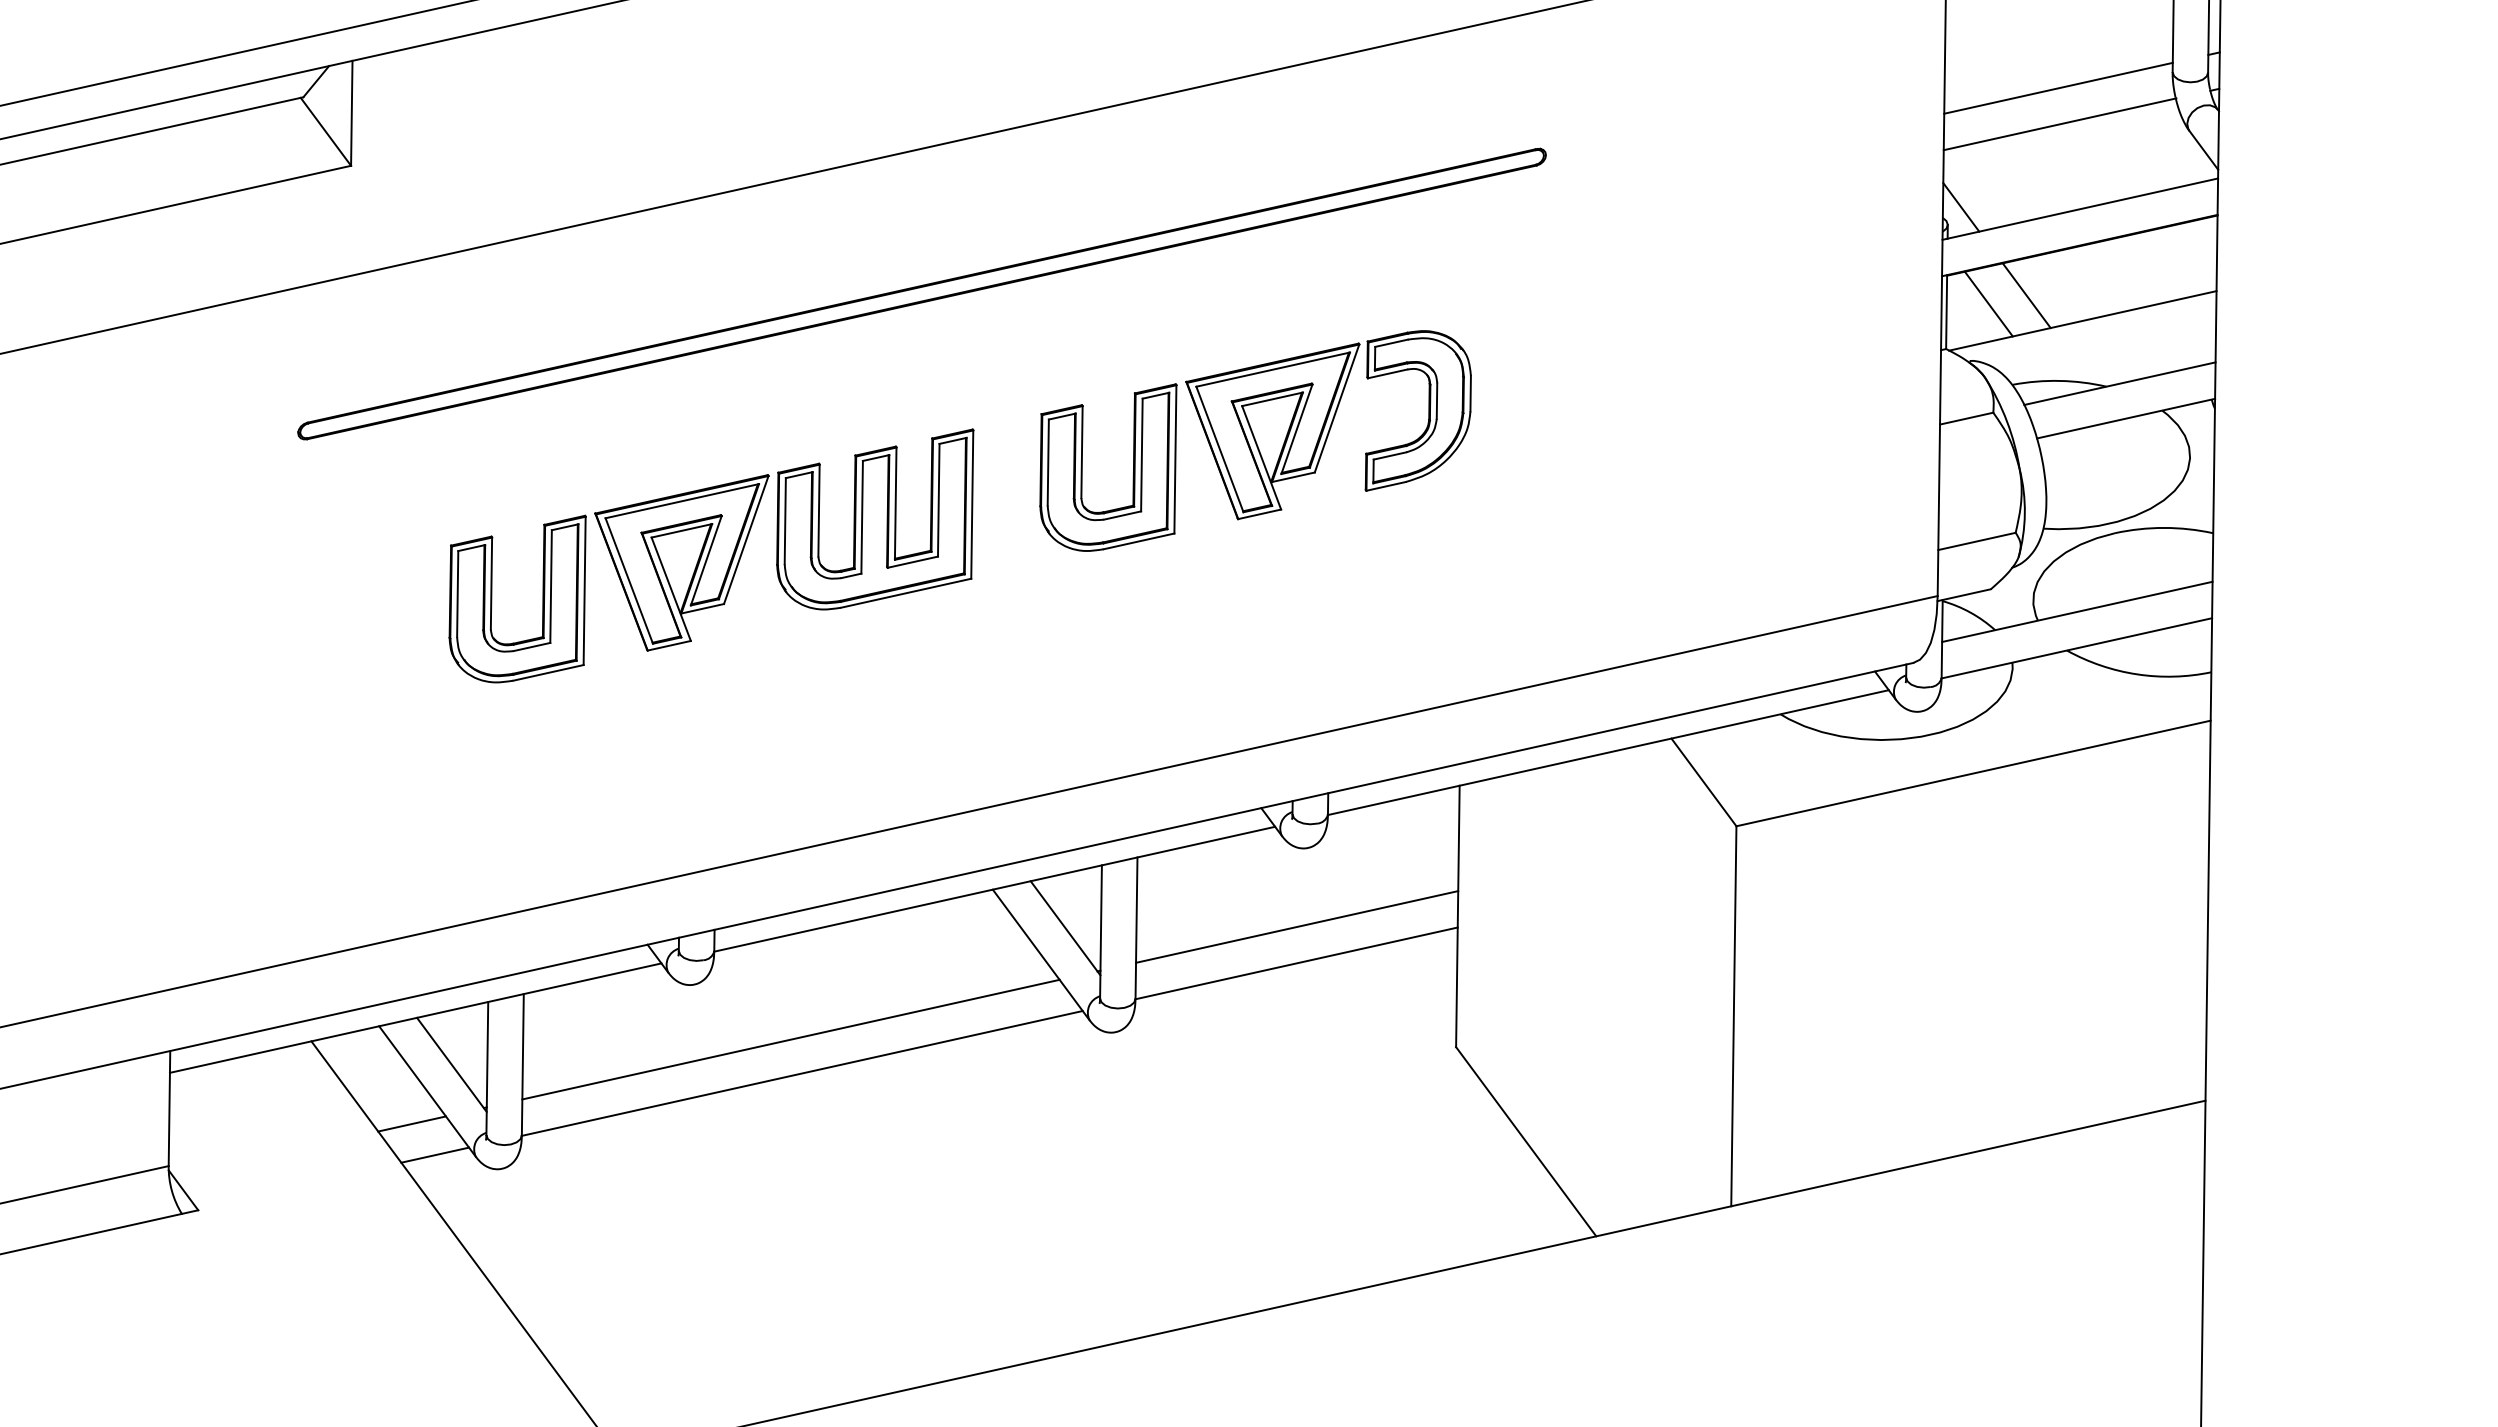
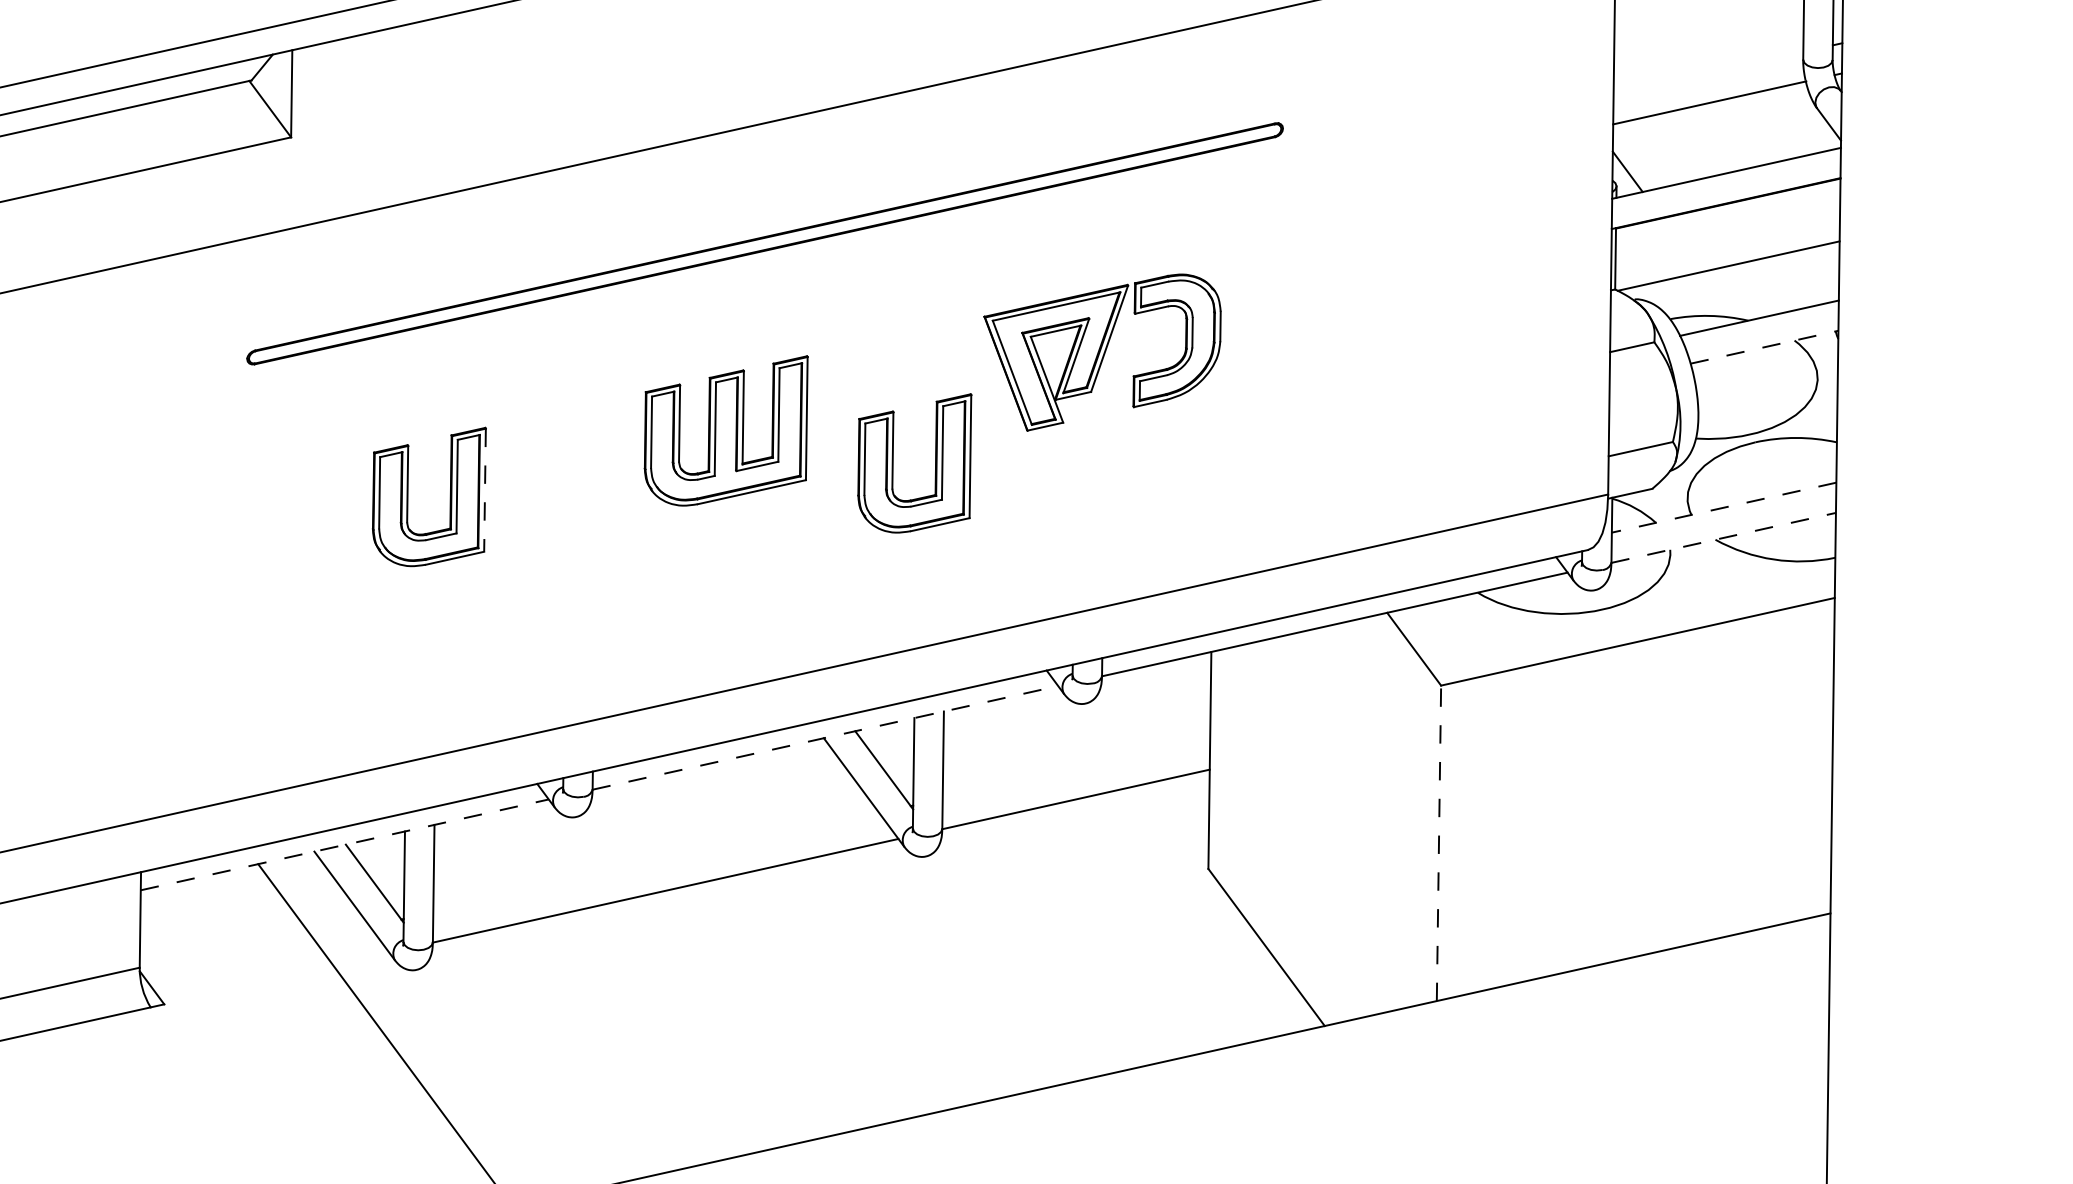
line: (2058, 87) -> (1708, 72), removed
line: (2026, 295) -> (1681, 245), removed
line: (1988, 303) -> (1650, 251), removed
line: (2126, 418) -> (1764, 347), solid -> dashed
part: (1133, 467) -> (935, 463), moved
part: (681, 562) -> (565, 466), removed
line: (584, 591) -> (484, 490), solid -> dashed
line: (2077, 611) -> (1724, 507), solid -> dashed
line: (2076, 648) -> (1723, 538), solid -> dashed
line: (995, 889) -> (826, 738), solid -> dashed
line: (1297, 926) -> (1076, 768), removed
line: (1733, 1015) -> (1438, 842), solid -> dashed
line: (415, 1018) -> (344, 845), solid -> dashed
line: (790, 1039) -> (655, 862), removed
line: (411, 1123) -> (341, 932), removed
line: (435, 1154) -> (361, 958), removed

